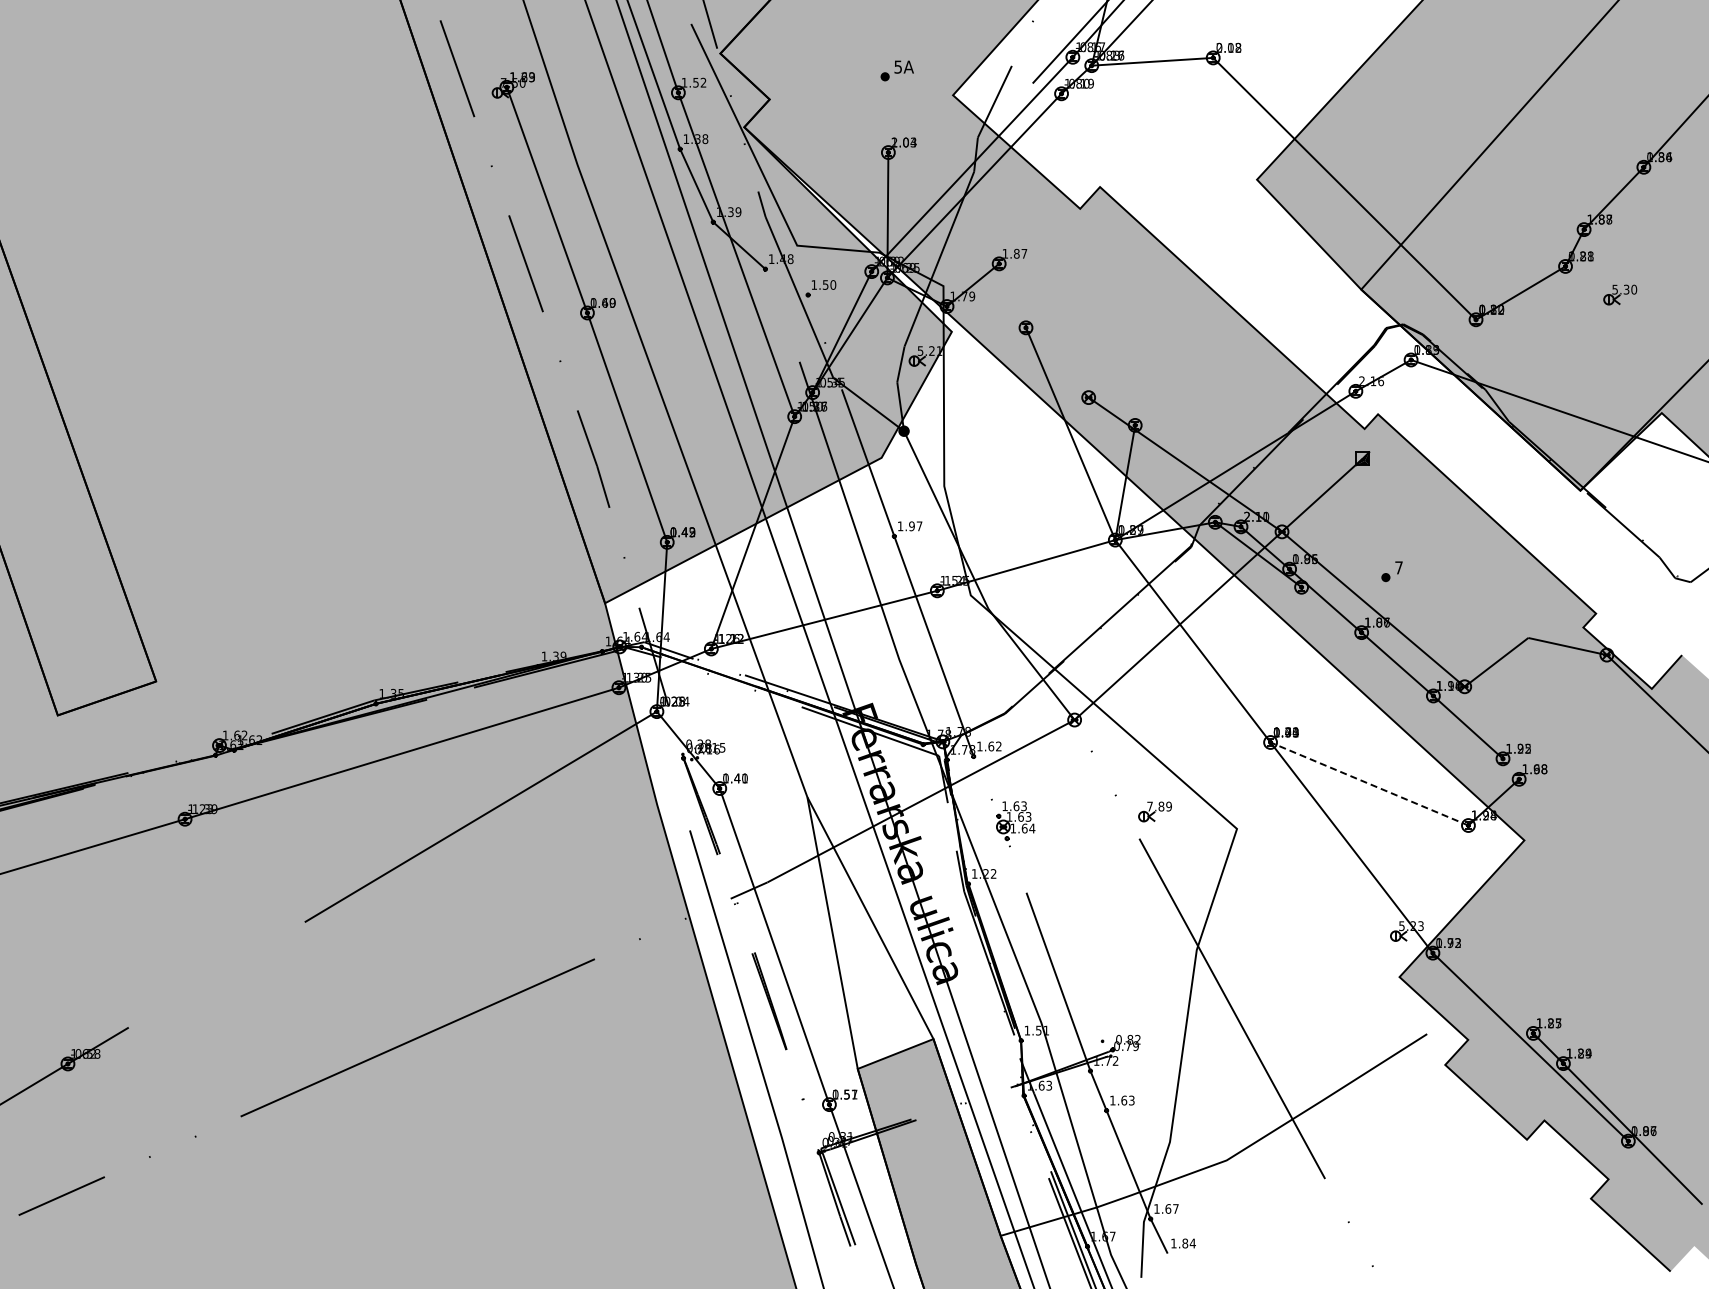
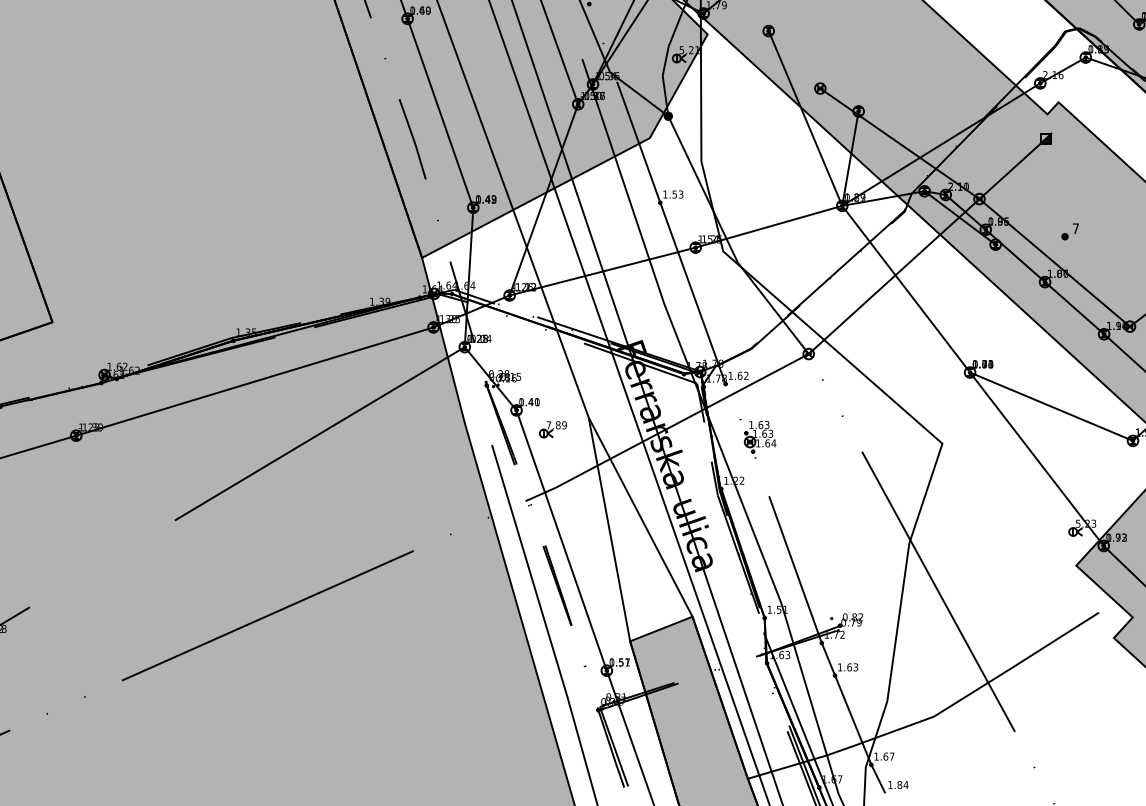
text: (915, 526) -> (677, 194), 1.97 -> 1.53
line: (1369, 783) -> (1051, 406), dashed -> solid
part: (1154, 811) -> (552, 429), moved

